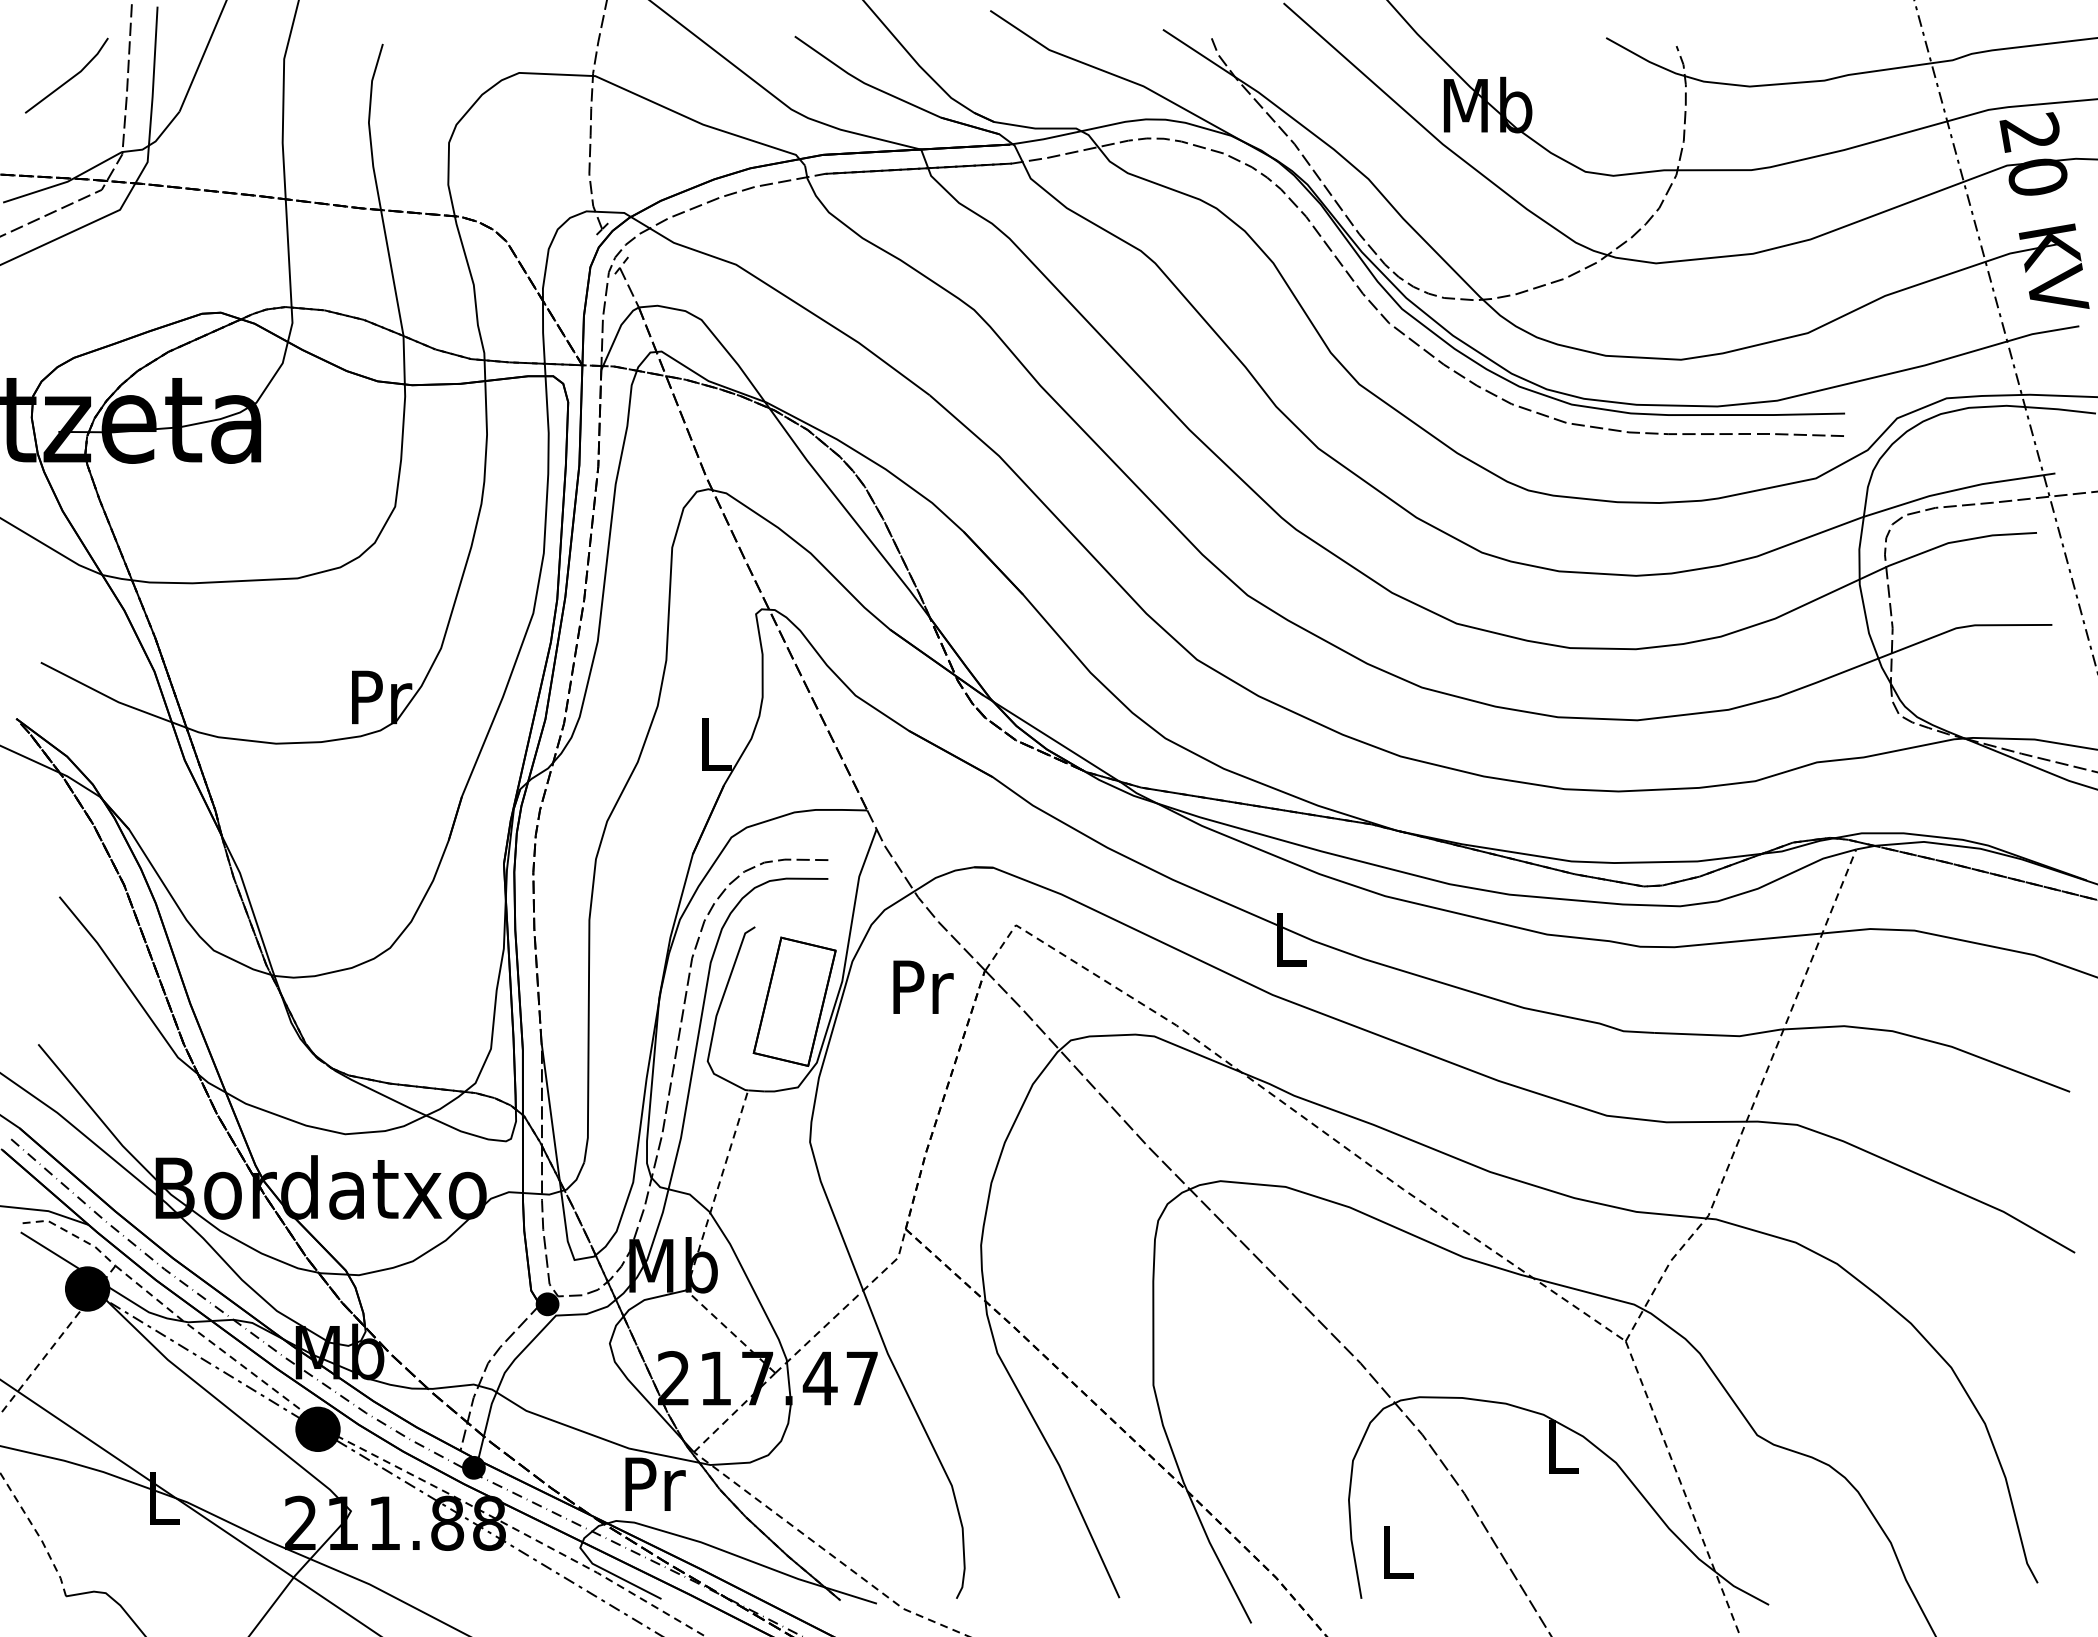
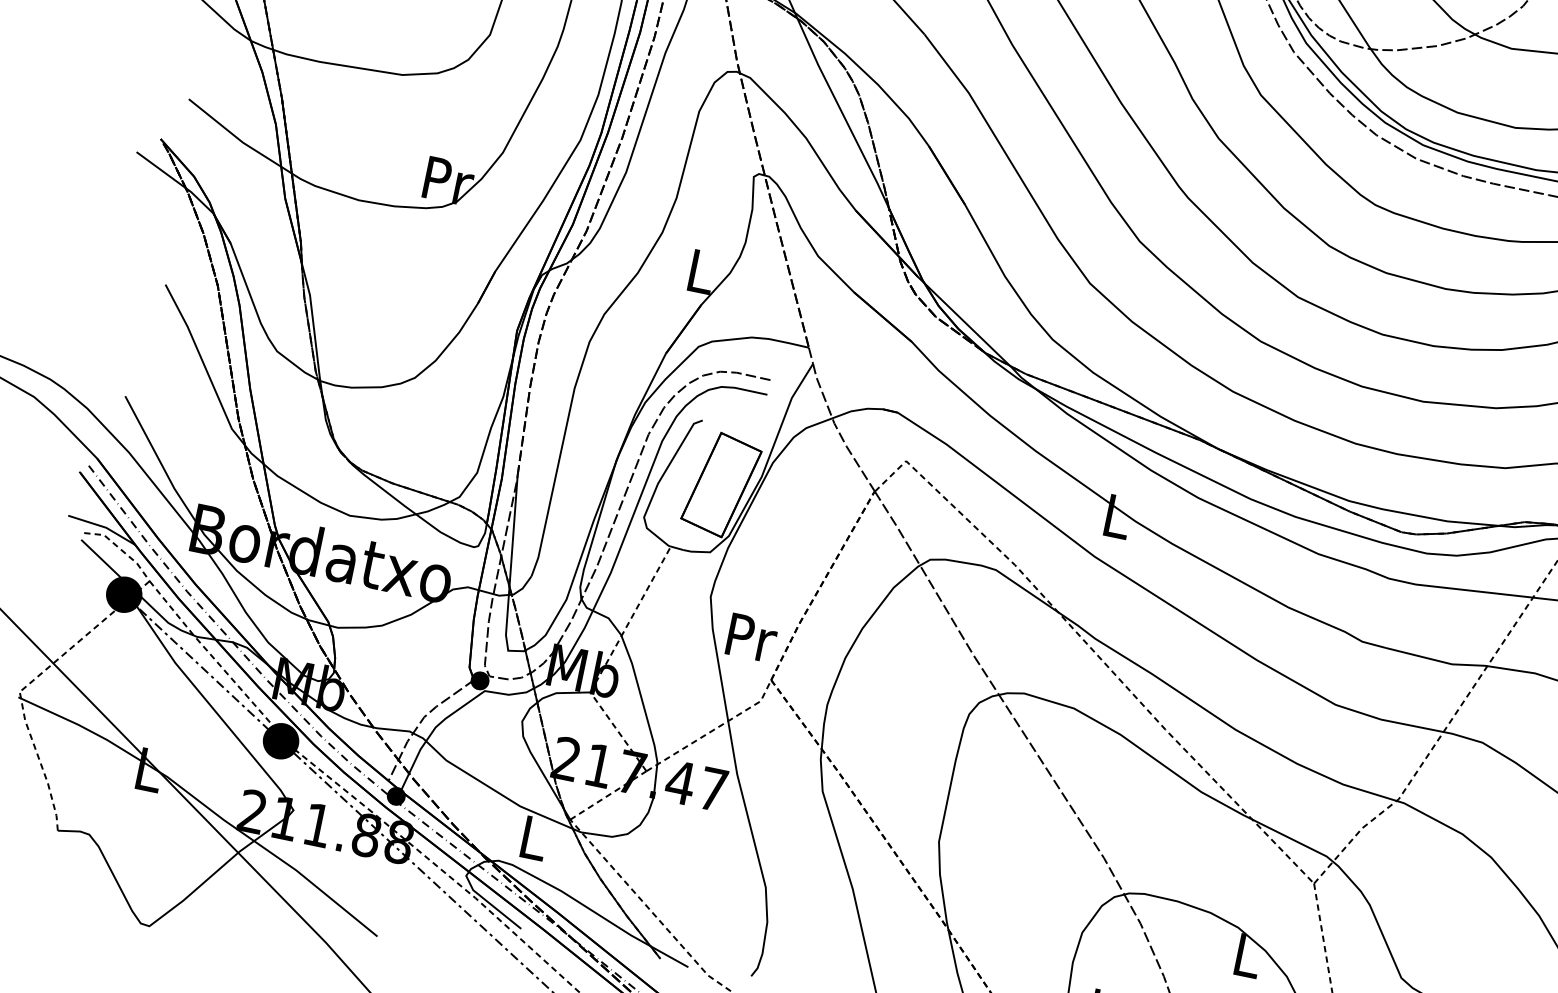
text: (923, 986) -> (752, 637), moved
text: (655, 1483) -> (535, 837), Pr -> L

